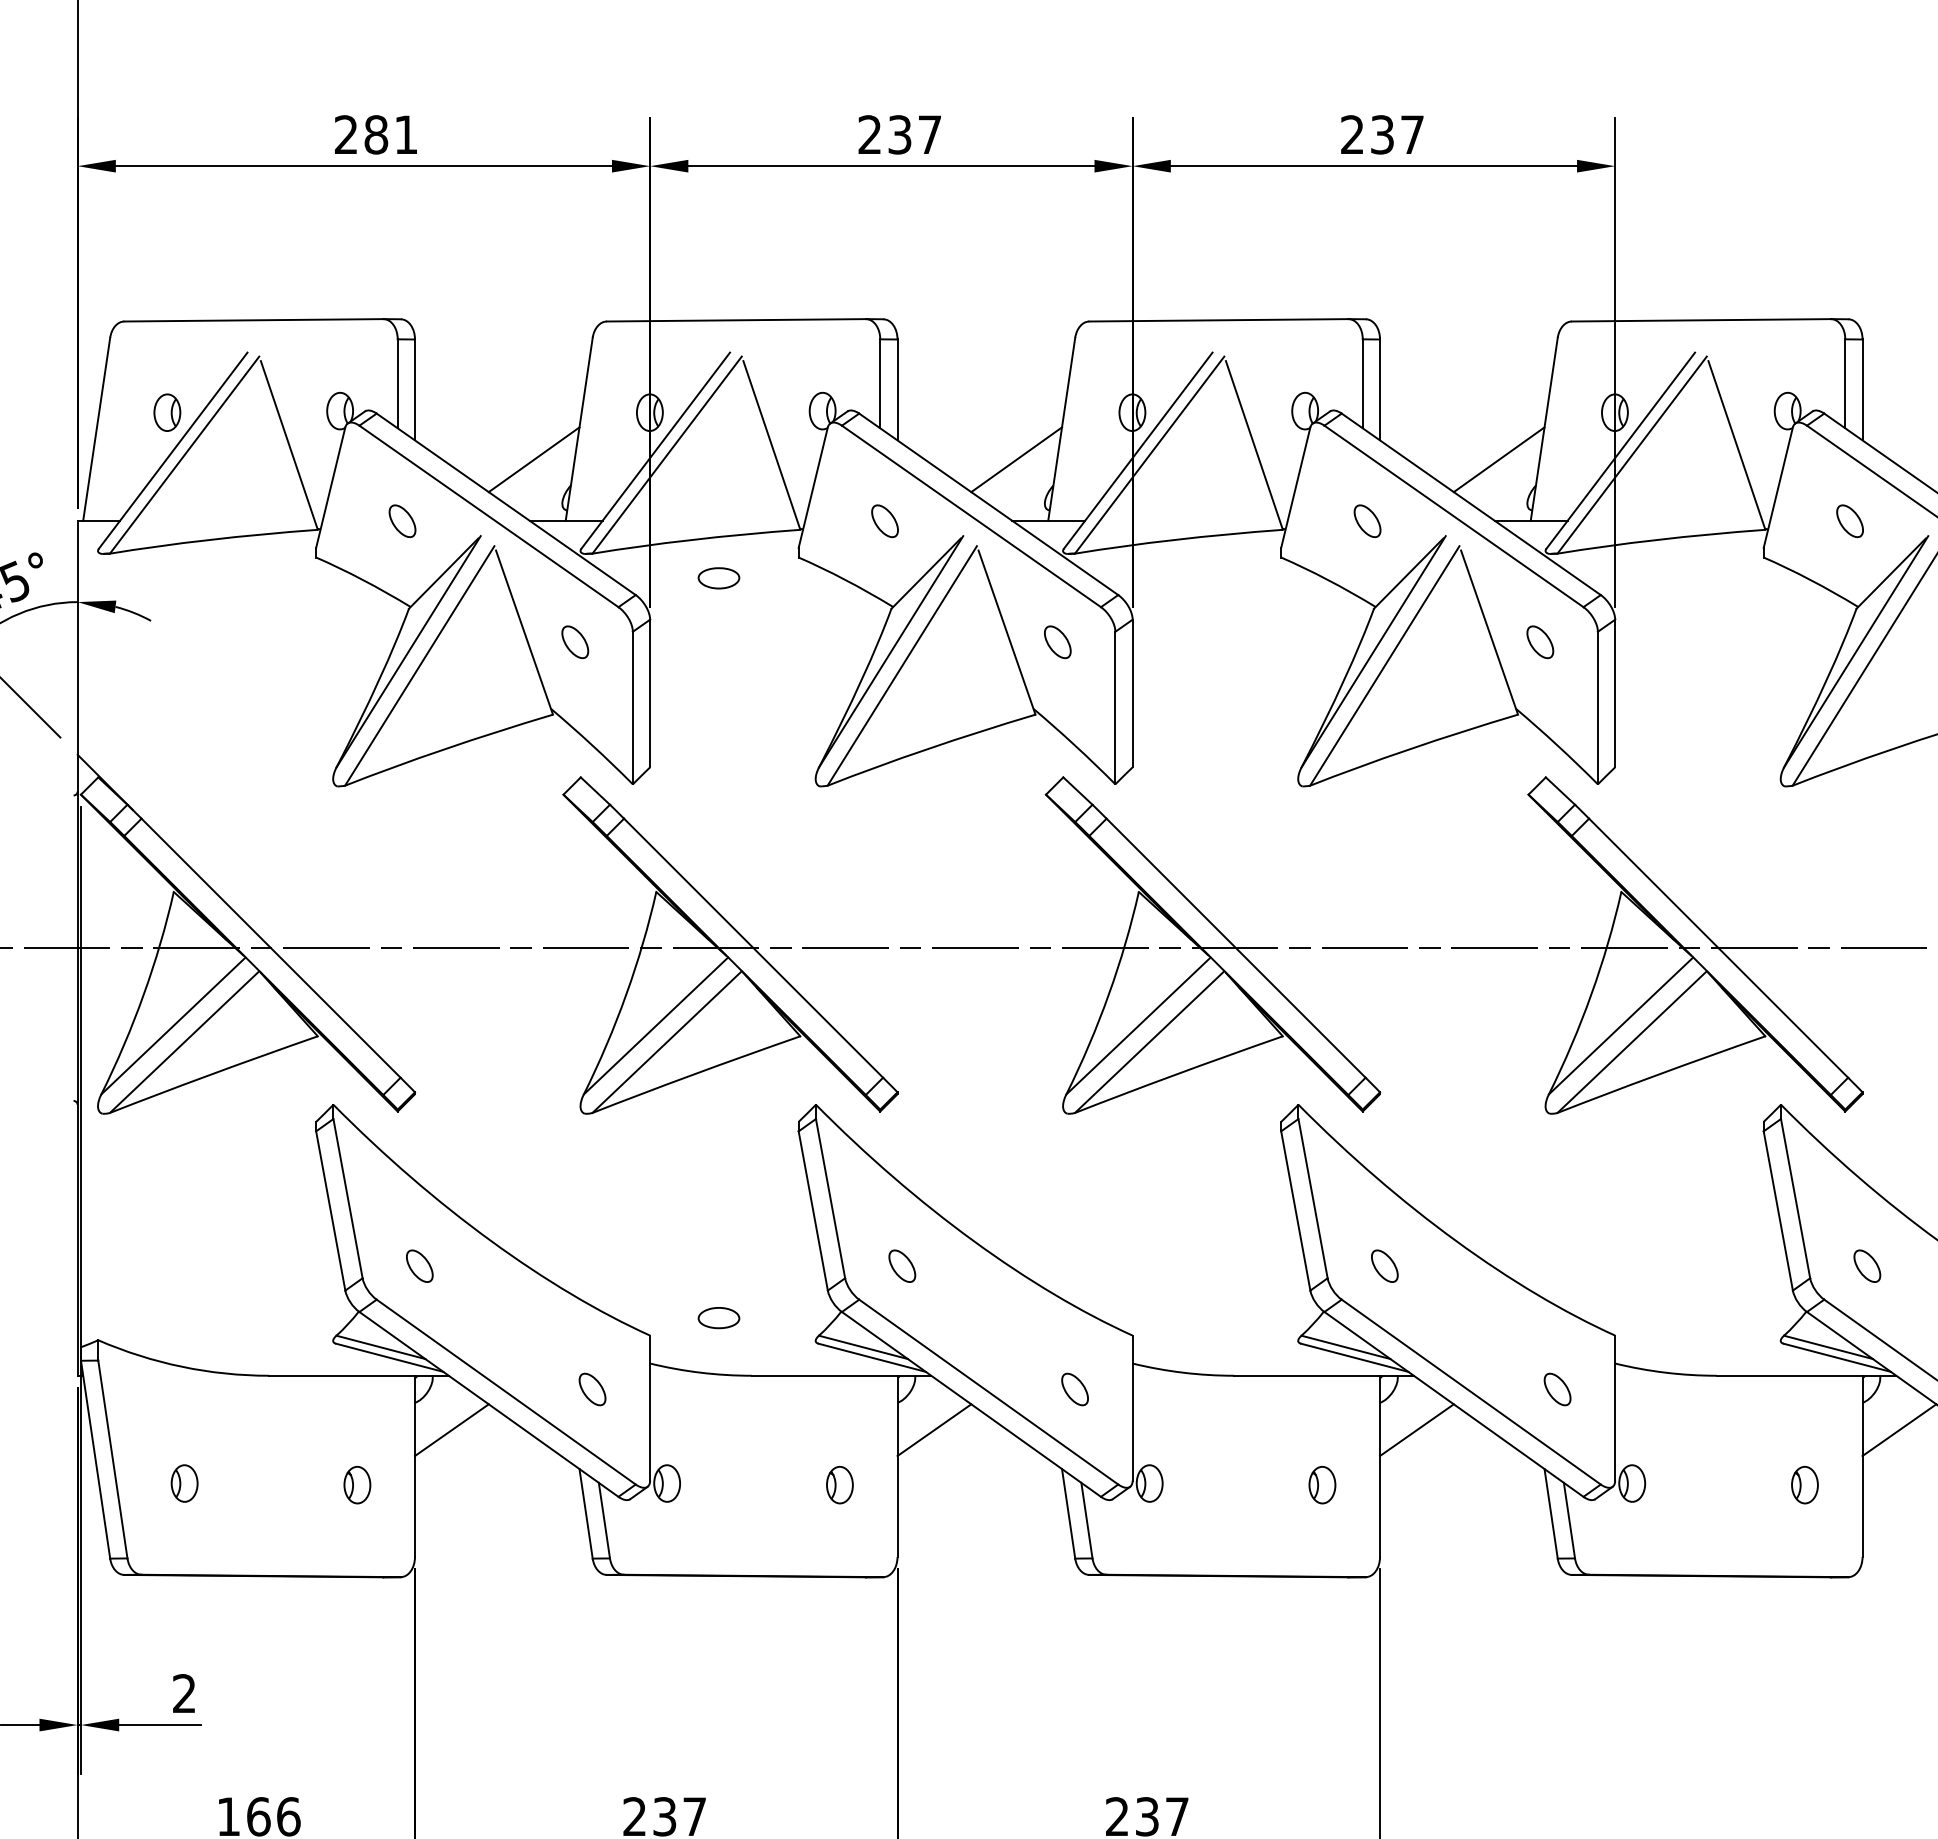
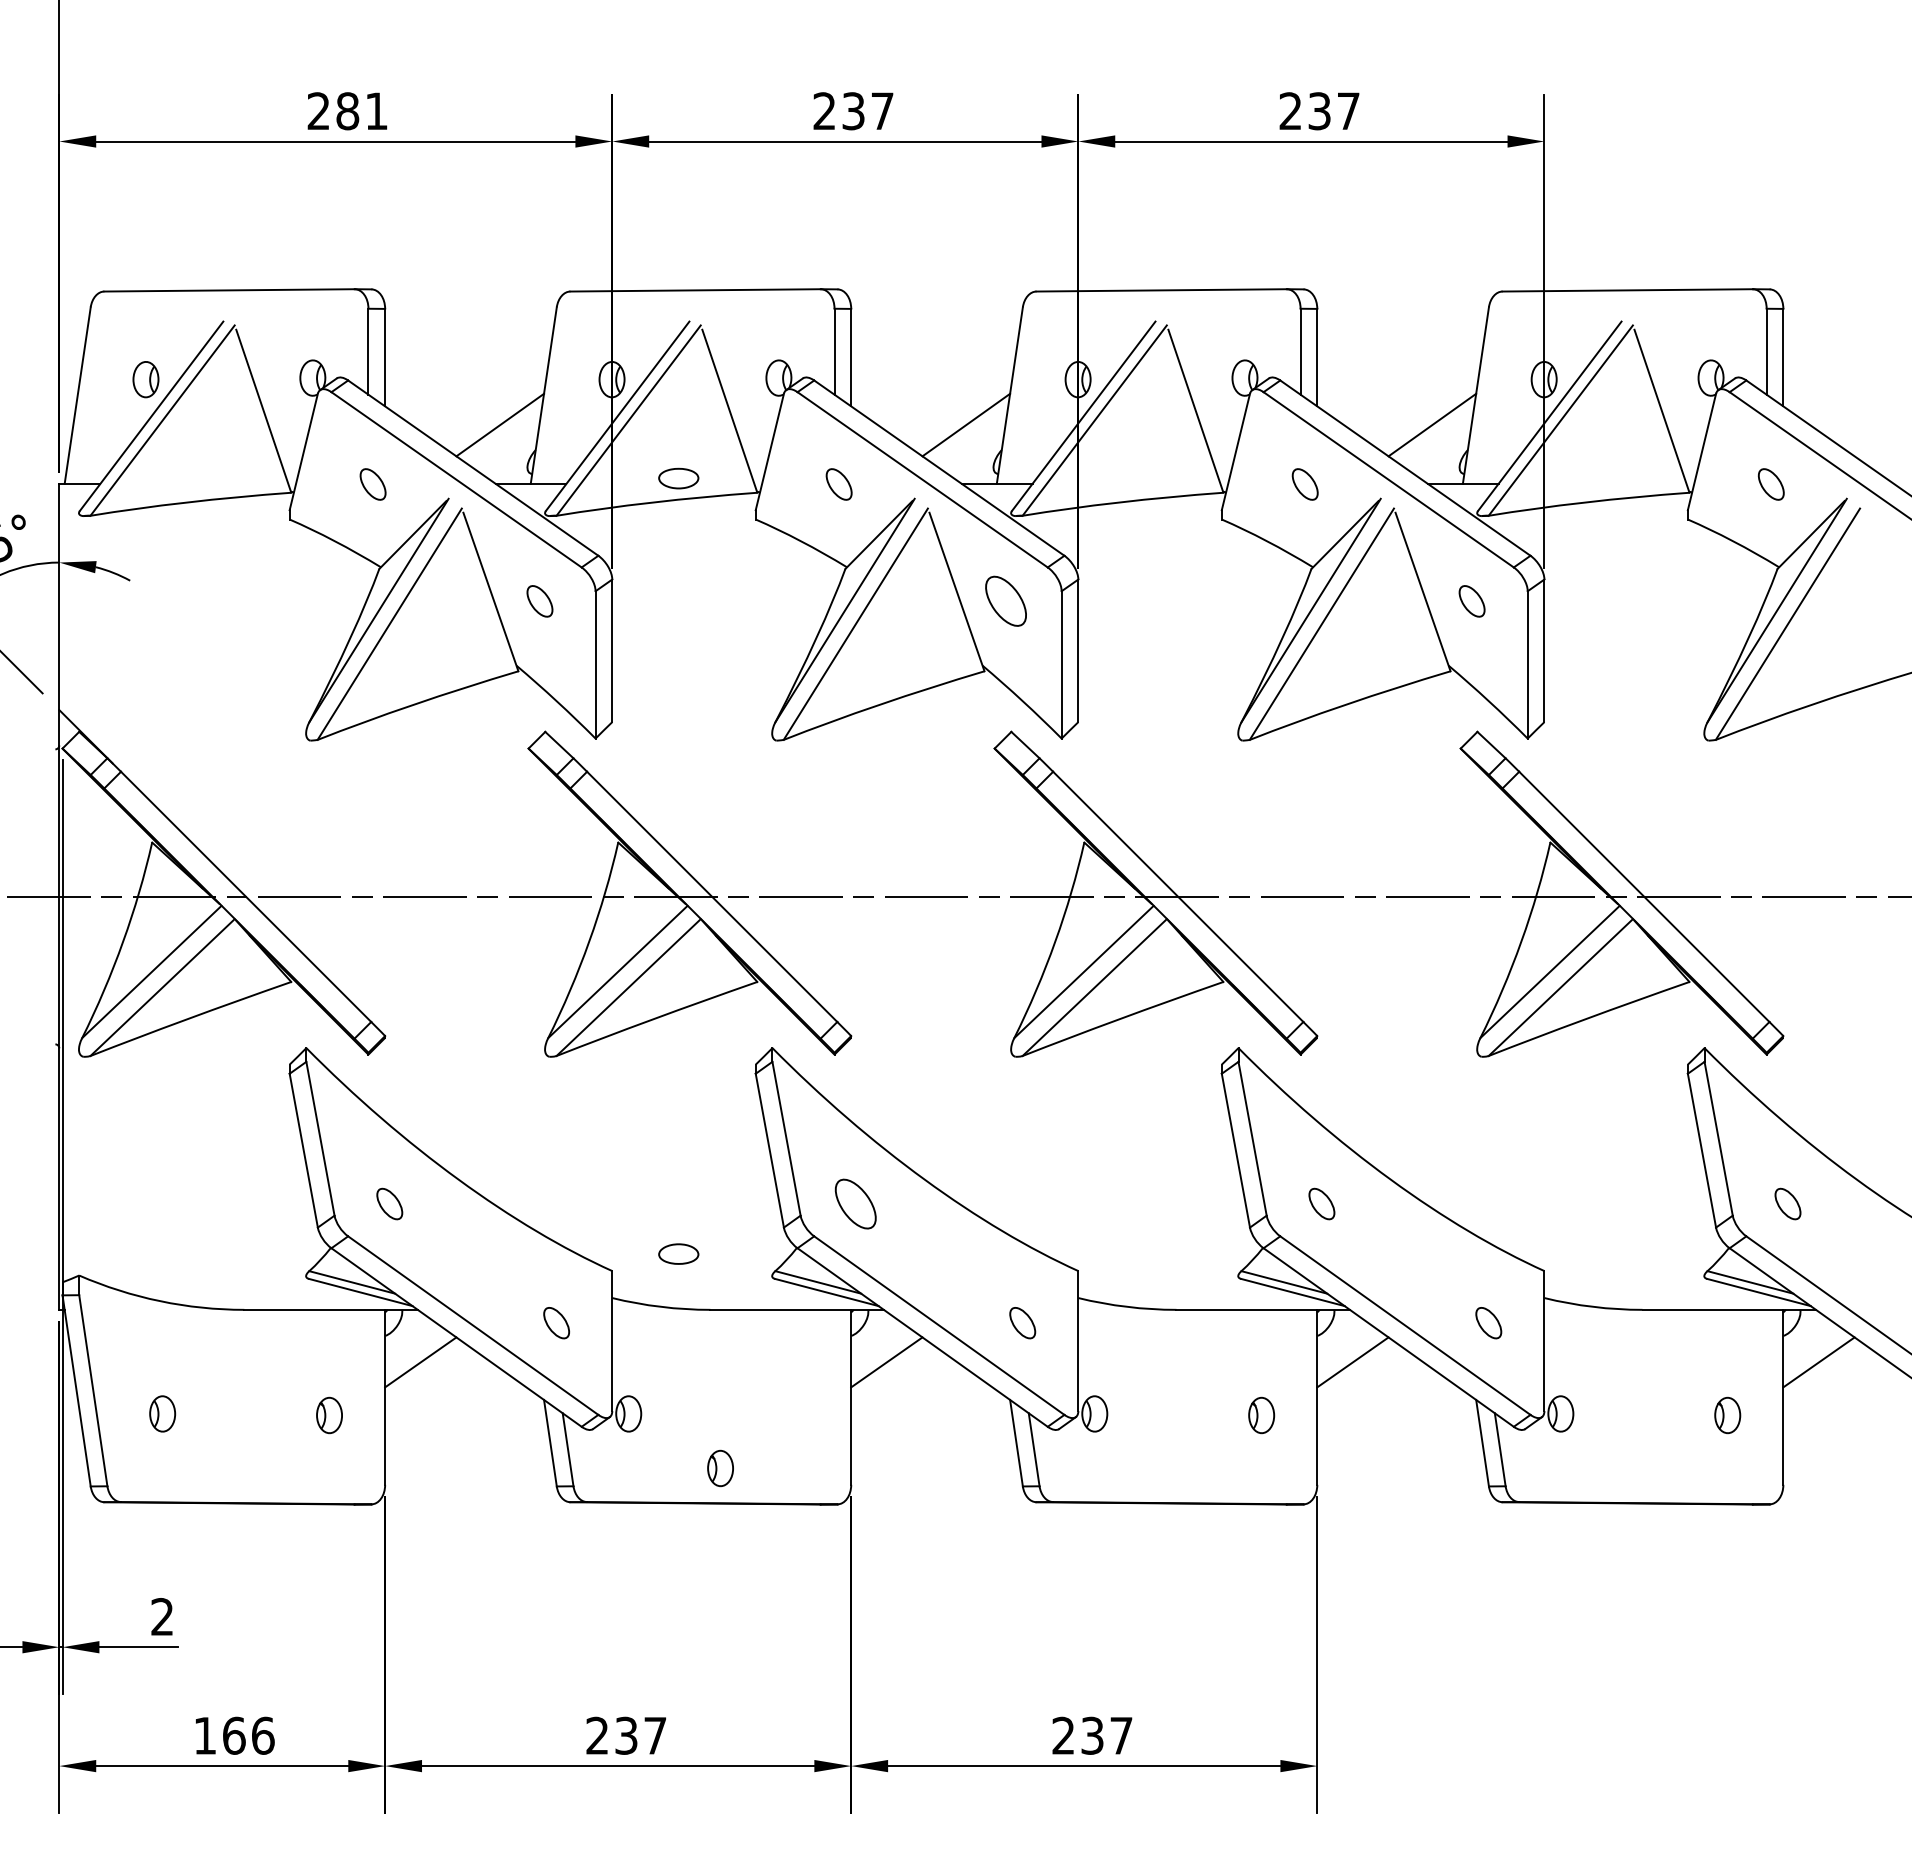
part: (718, 578) -> (678, 478), moved
part: (1057, 642) -> (1005, 601), size x1.6
part: (901, 1265) -> (855, 1203), size x1.6
part: (839, 1485) -> (720, 1468), moved

